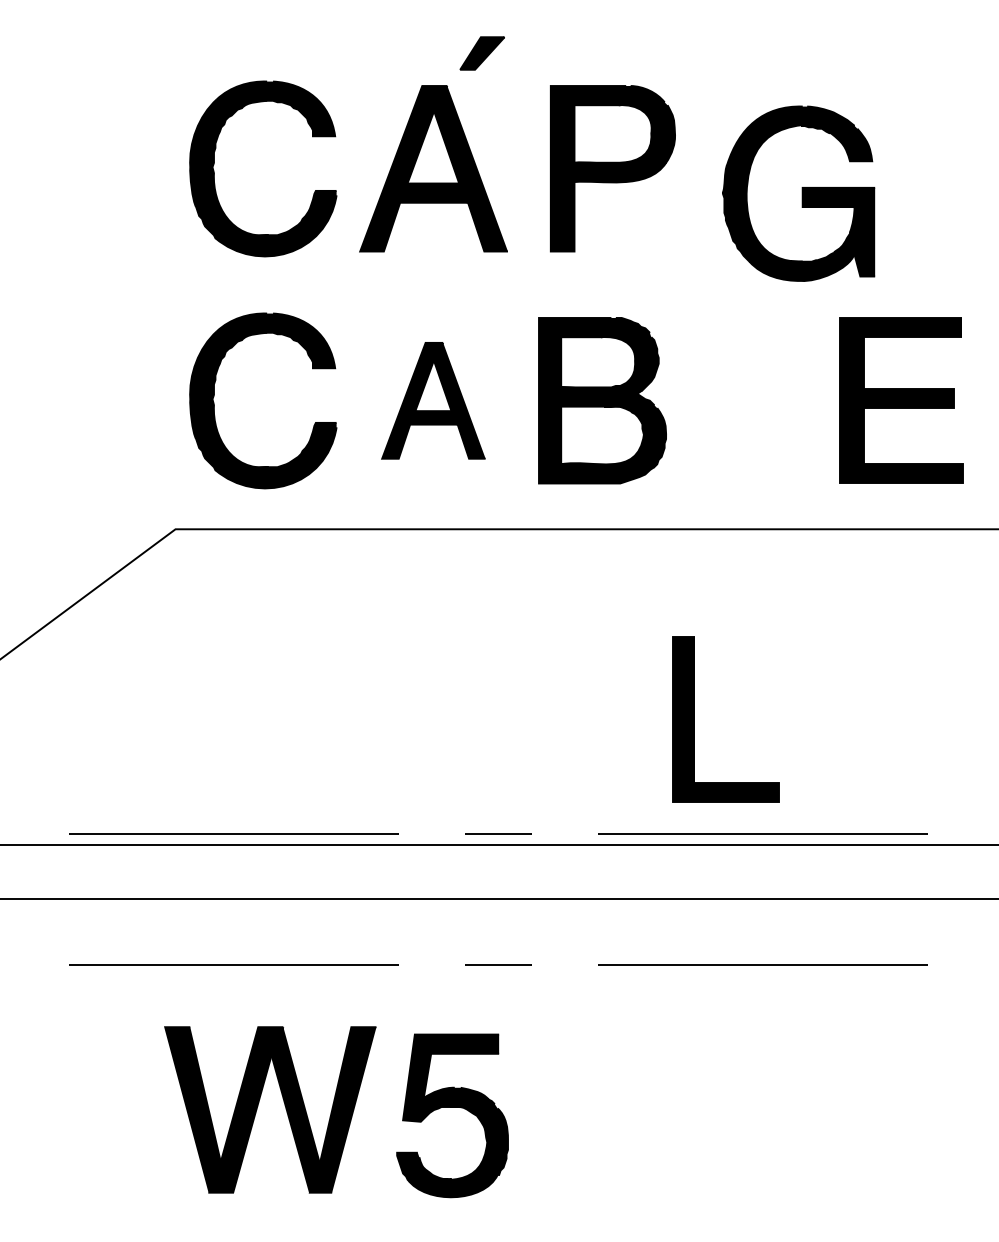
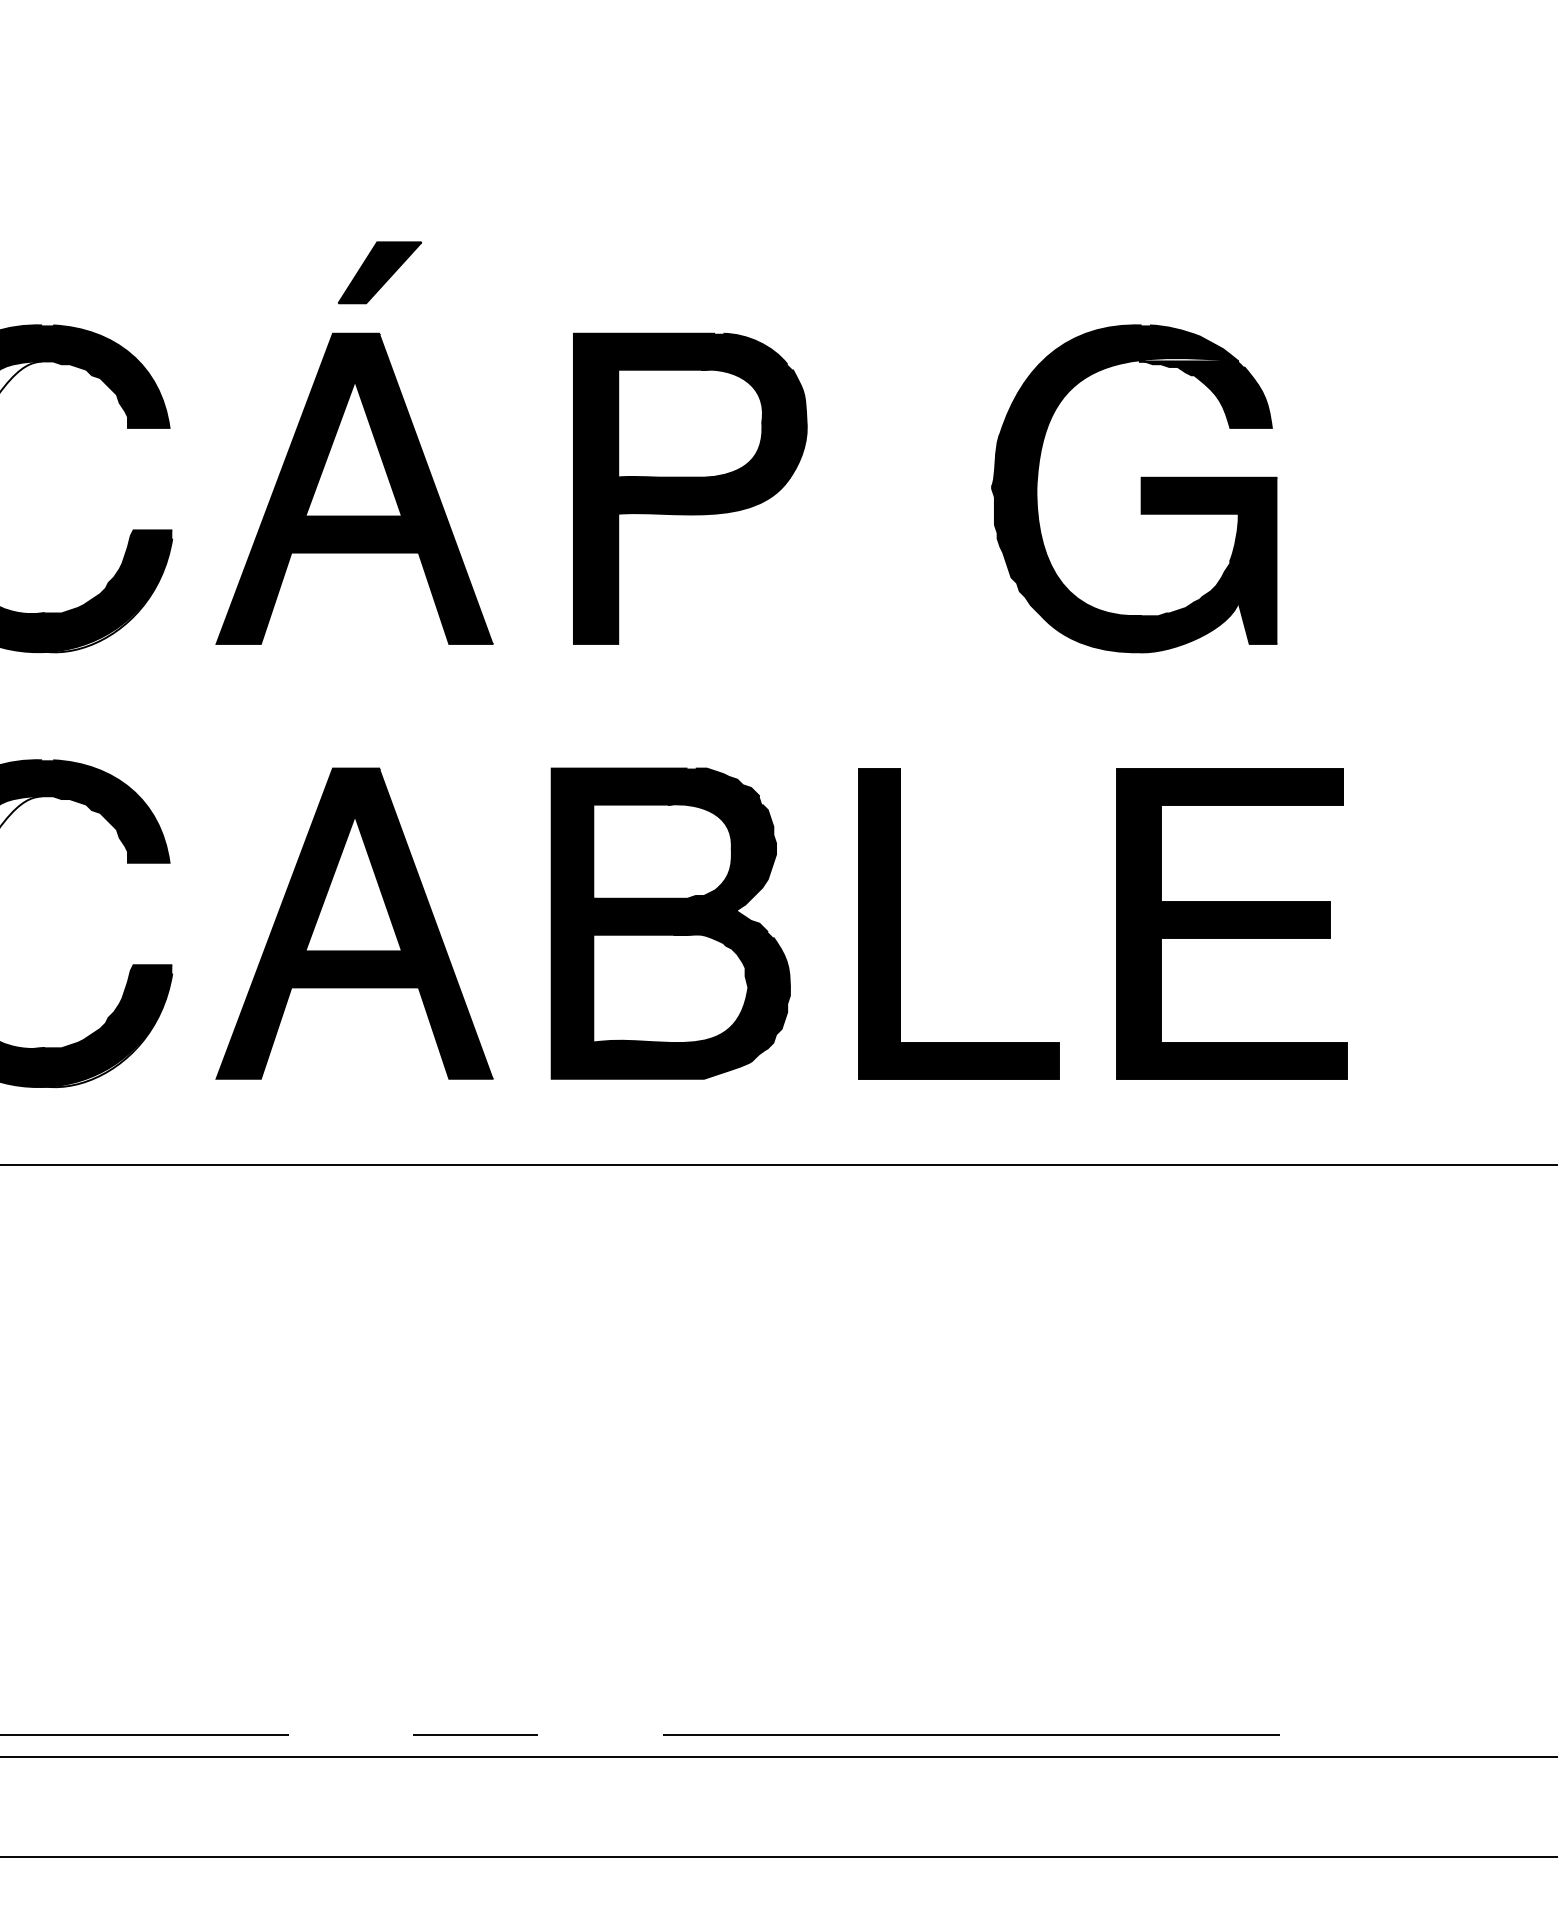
part: (481, 53) -> (378, 272), moved
part: (798, 193) -> (1133, 488), moved
part: (433, 400) -> (353, 923), size x1.43
part: (694, 719) -> (899, 923), moved

